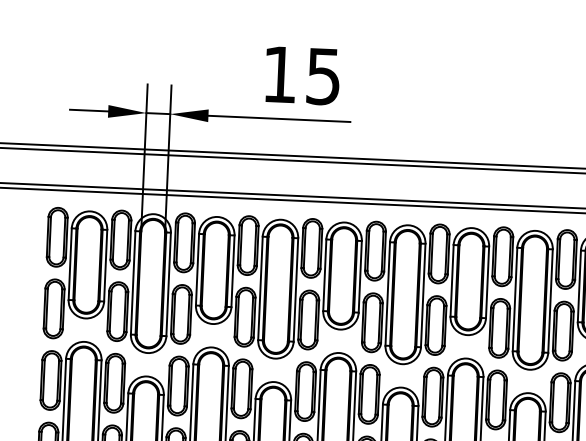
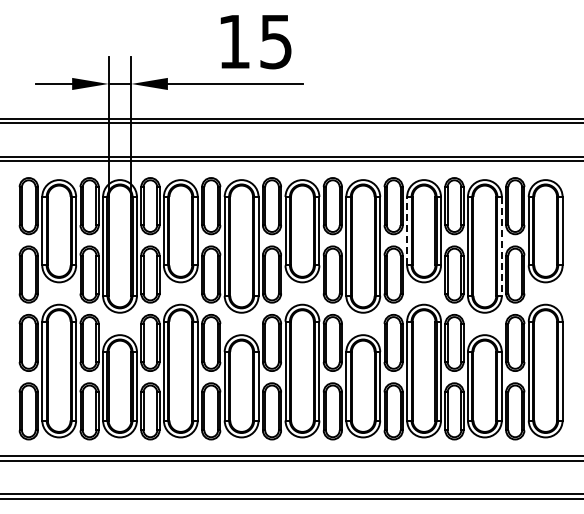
line: (452, 280) -> (407, 230), solid -> dashed
line: (550, 301) -> (501, 246), solid -> dashed

